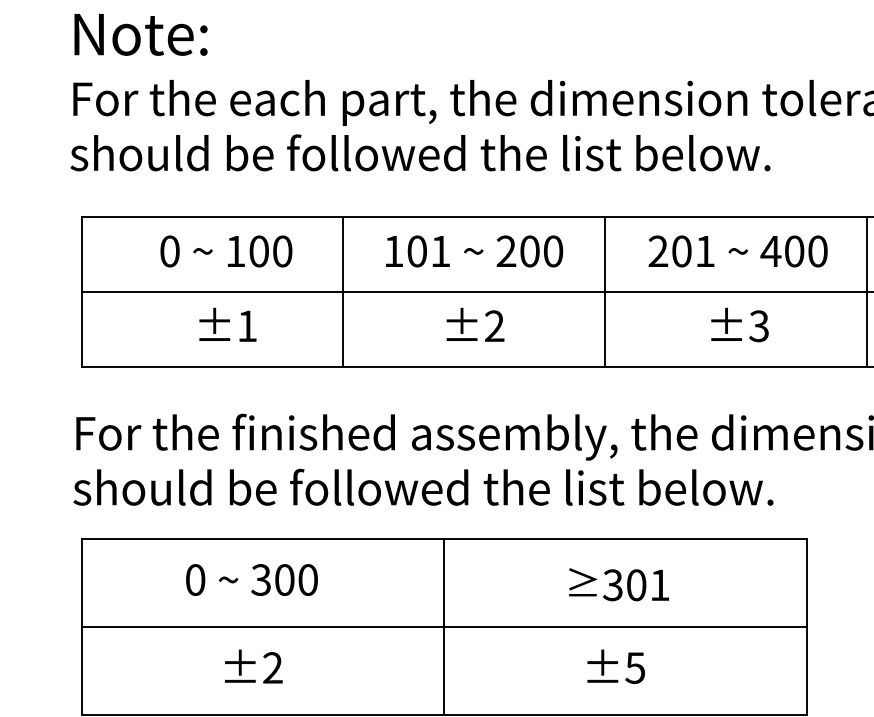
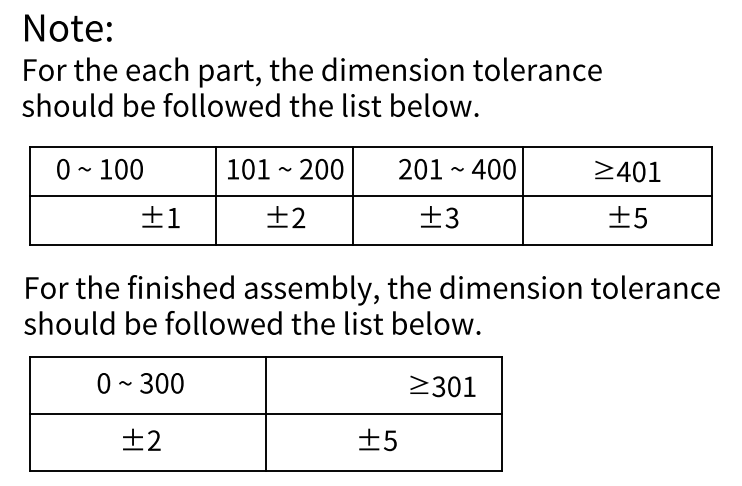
text: (225, 251) -> (99, 169), moved
line: (343, 291) -> (216, 195), moved
line: (604, 291) -> (352, 195), moved
line: (867, 291) -> (523, 195), moved
text: (227, 325) -> (160, 217), moved
text: (739, 325) -> (439, 217), moved
text: (618, 584) -> (442, 386), moved

